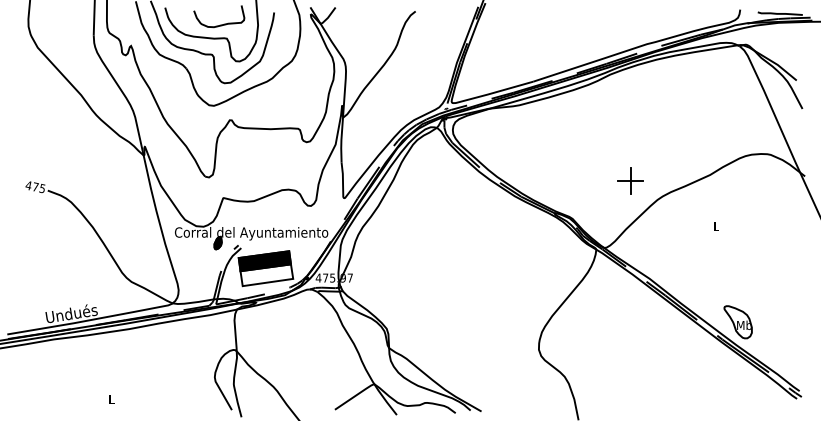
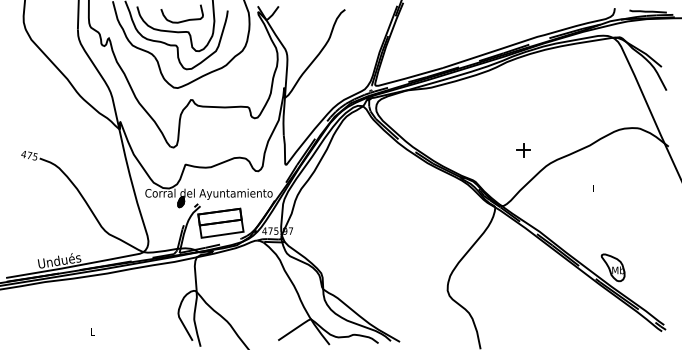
part: (630, 180) -> (523, 150), size x0.6
fill: (264, 261) -> (219, 217), removed

